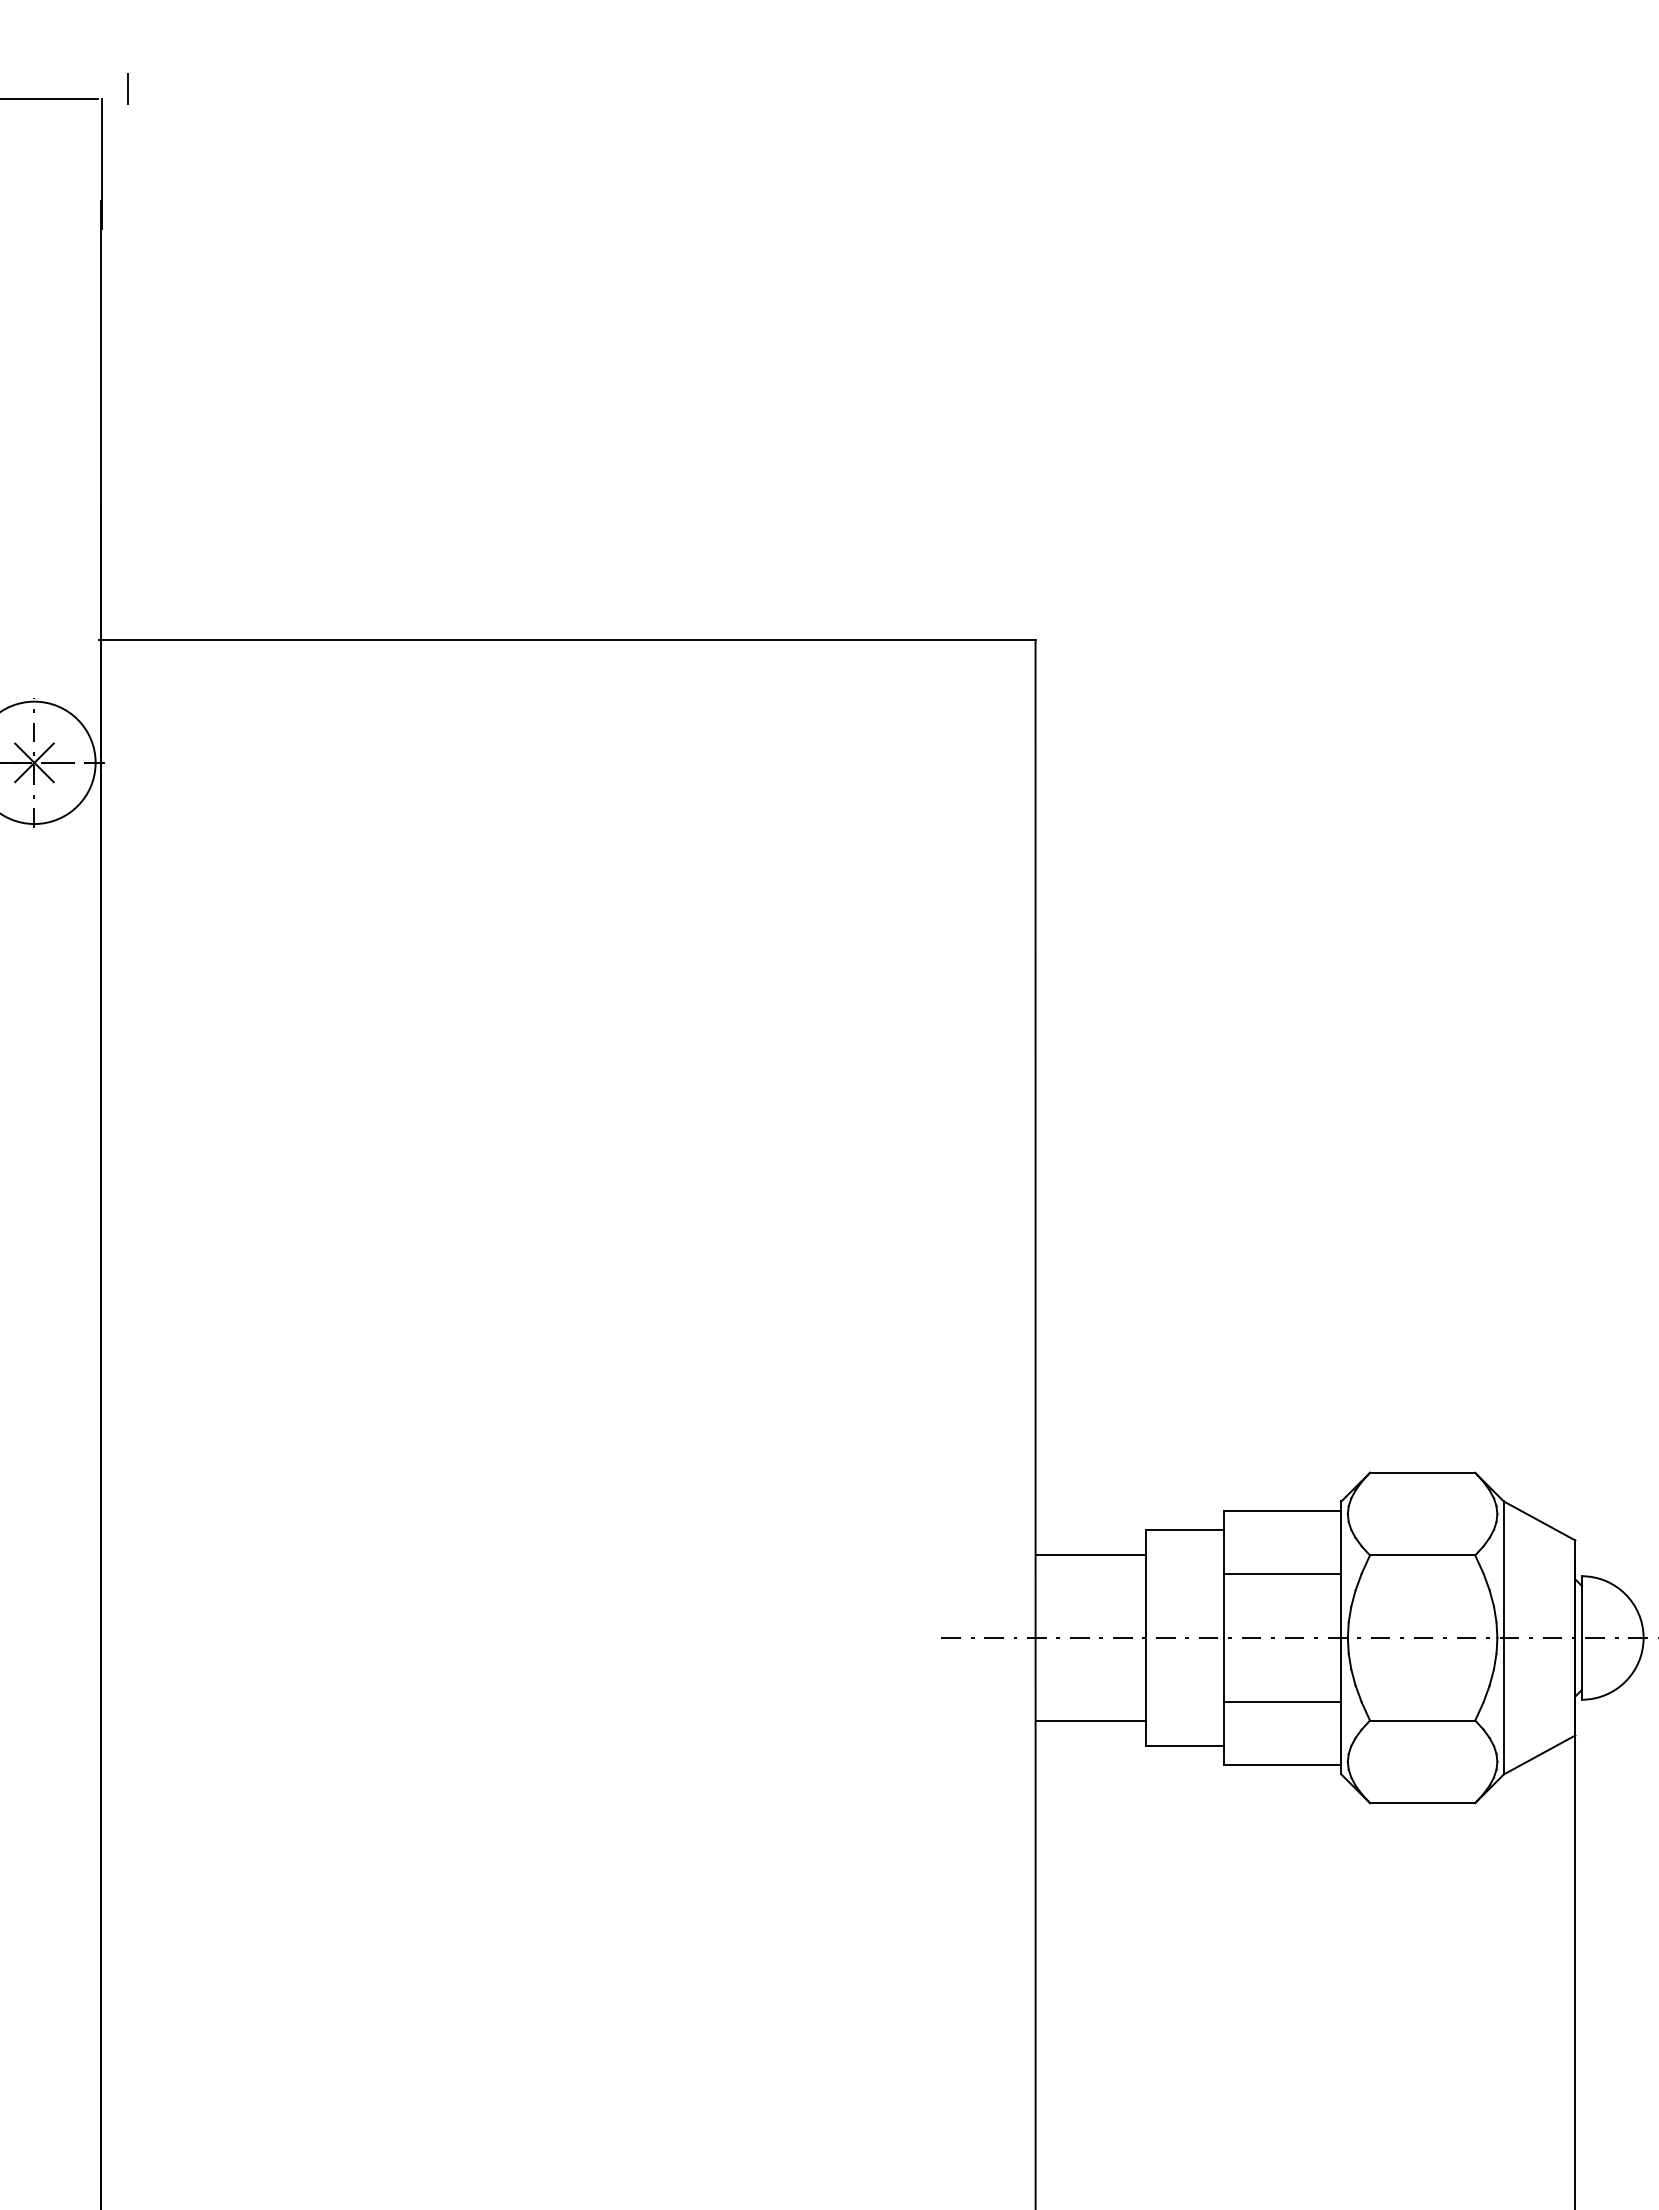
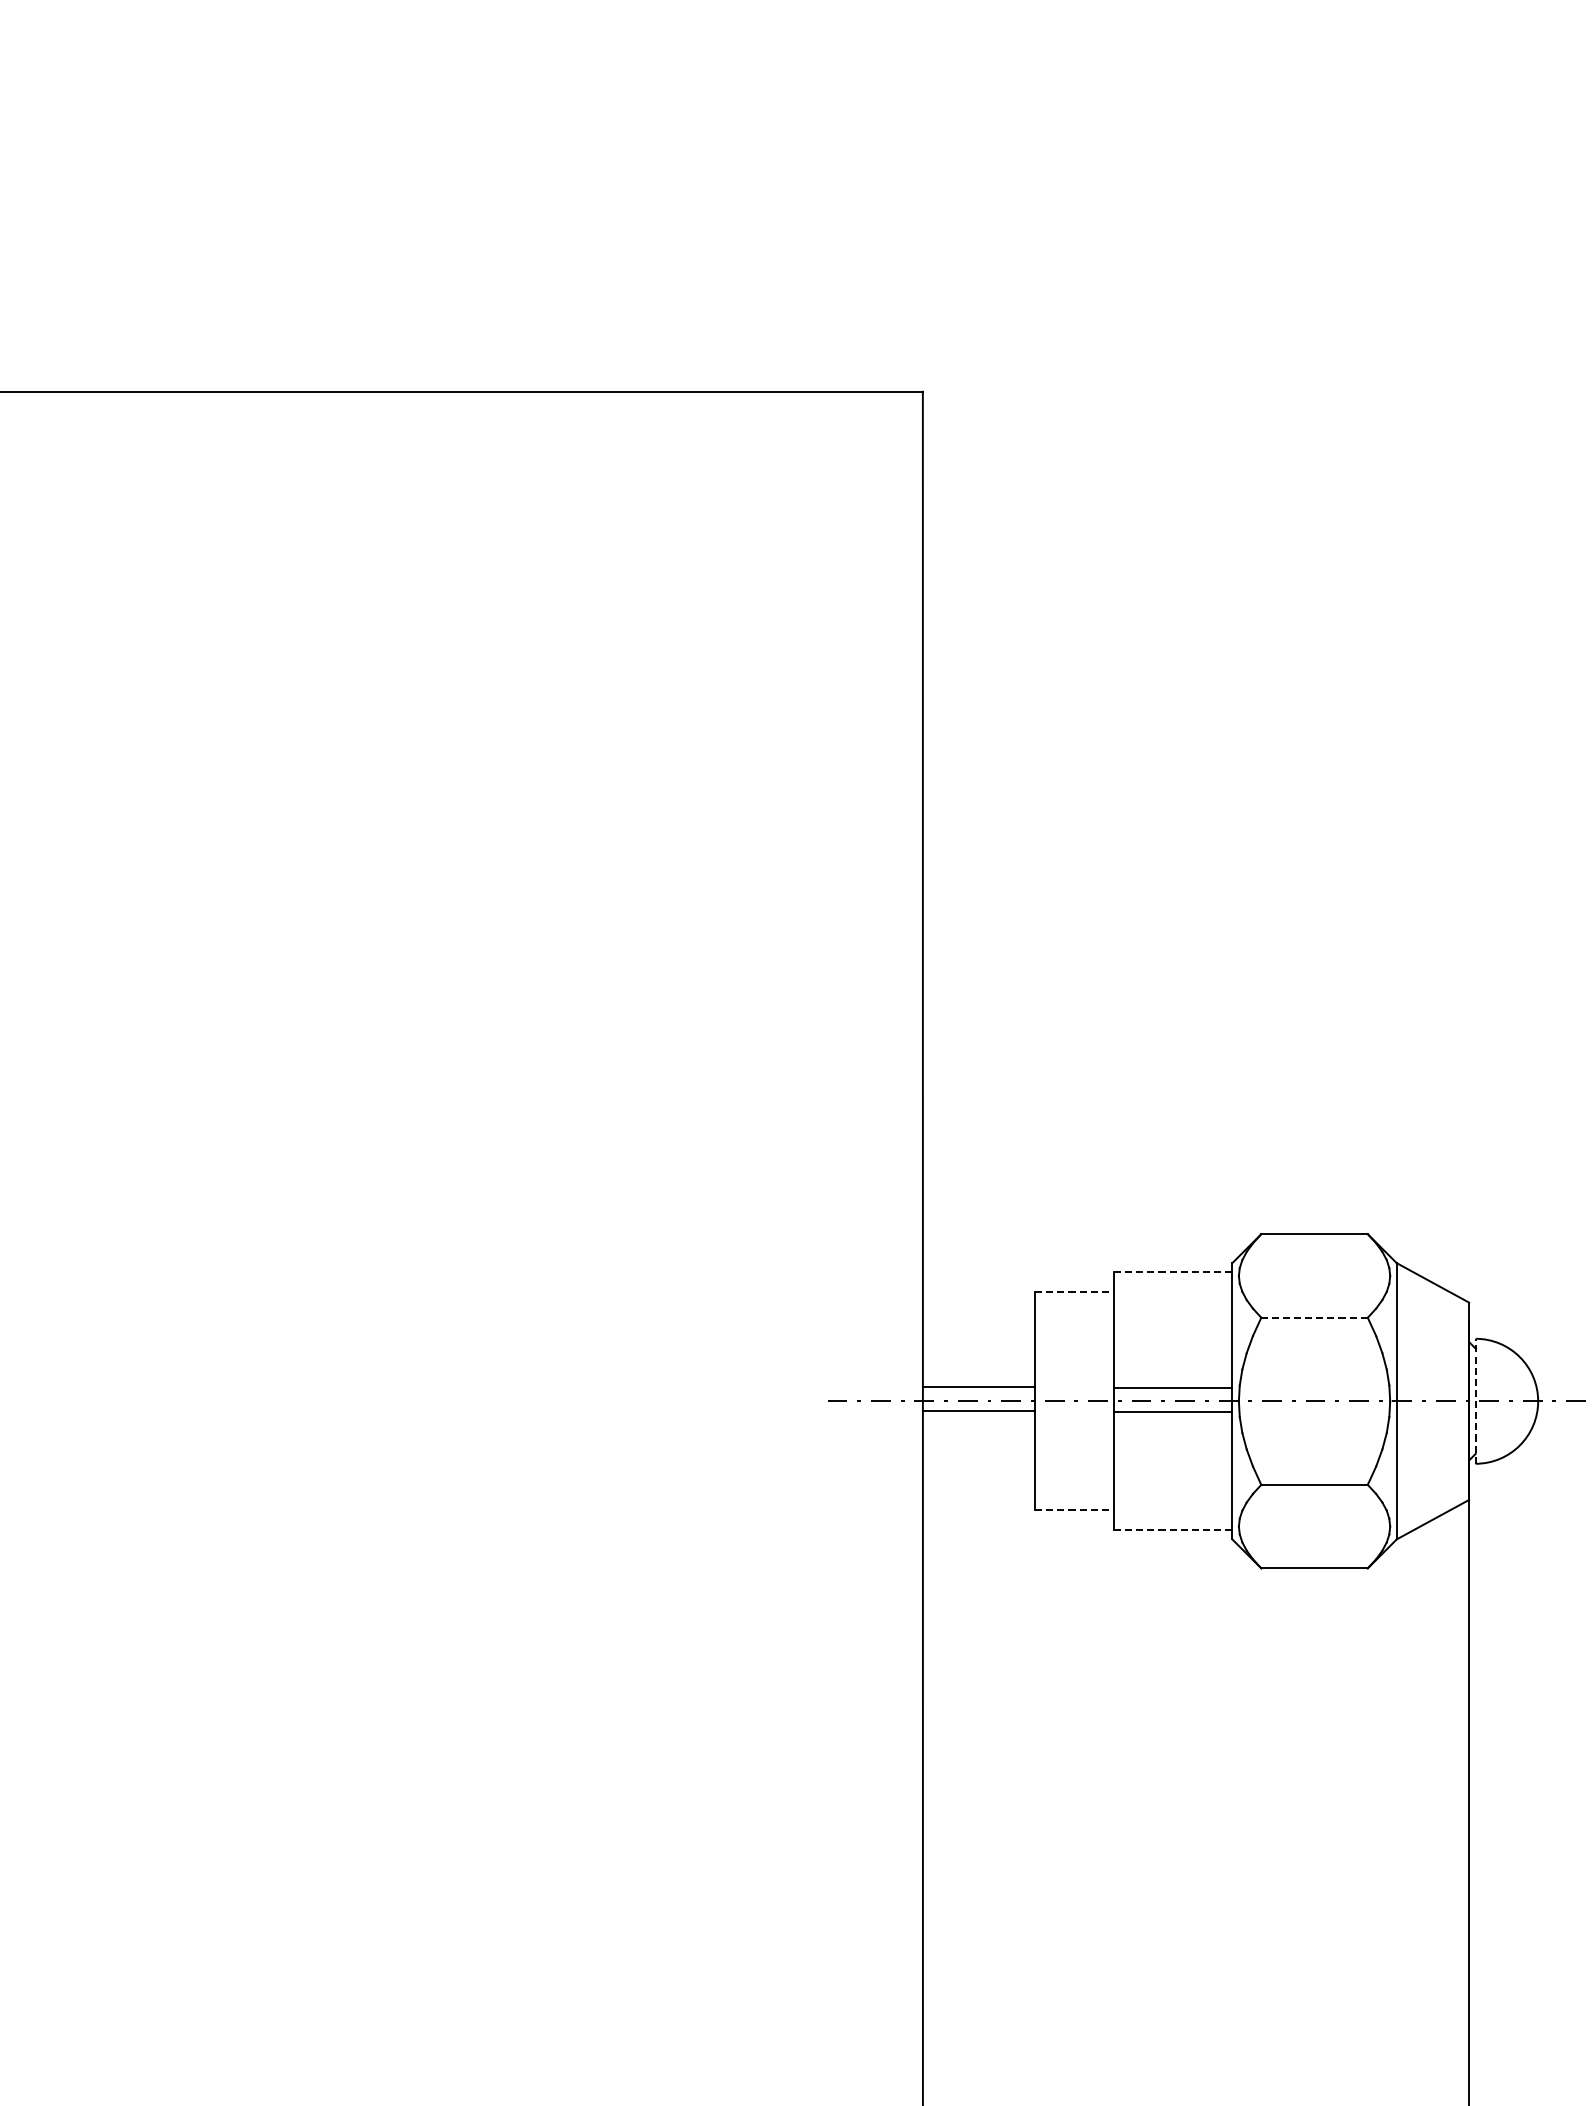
line: (1283, 1510) -> (1173, 1272), solid -> dashed
line: (1185, 1530) -> (1074, 1292), solid -> dashed
line: (1090, 1555) -> (978, 1386), moved
line: (1422, 1555) -> (1314, 1317), solid -> dashed
line: (1282, 1574) -> (1172, 1388), moved
line: (1581, 1637) -> (1475, 1400), solid -> dashed
line: (1282, 1701) -> (1172, 1411), moved
line: (1090, 1720) -> (978, 1410), moved
line: (1185, 1745) -> (1074, 1510), solid -> dashed
line: (1283, 1765) -> (1173, 1530), solid -> dashed

